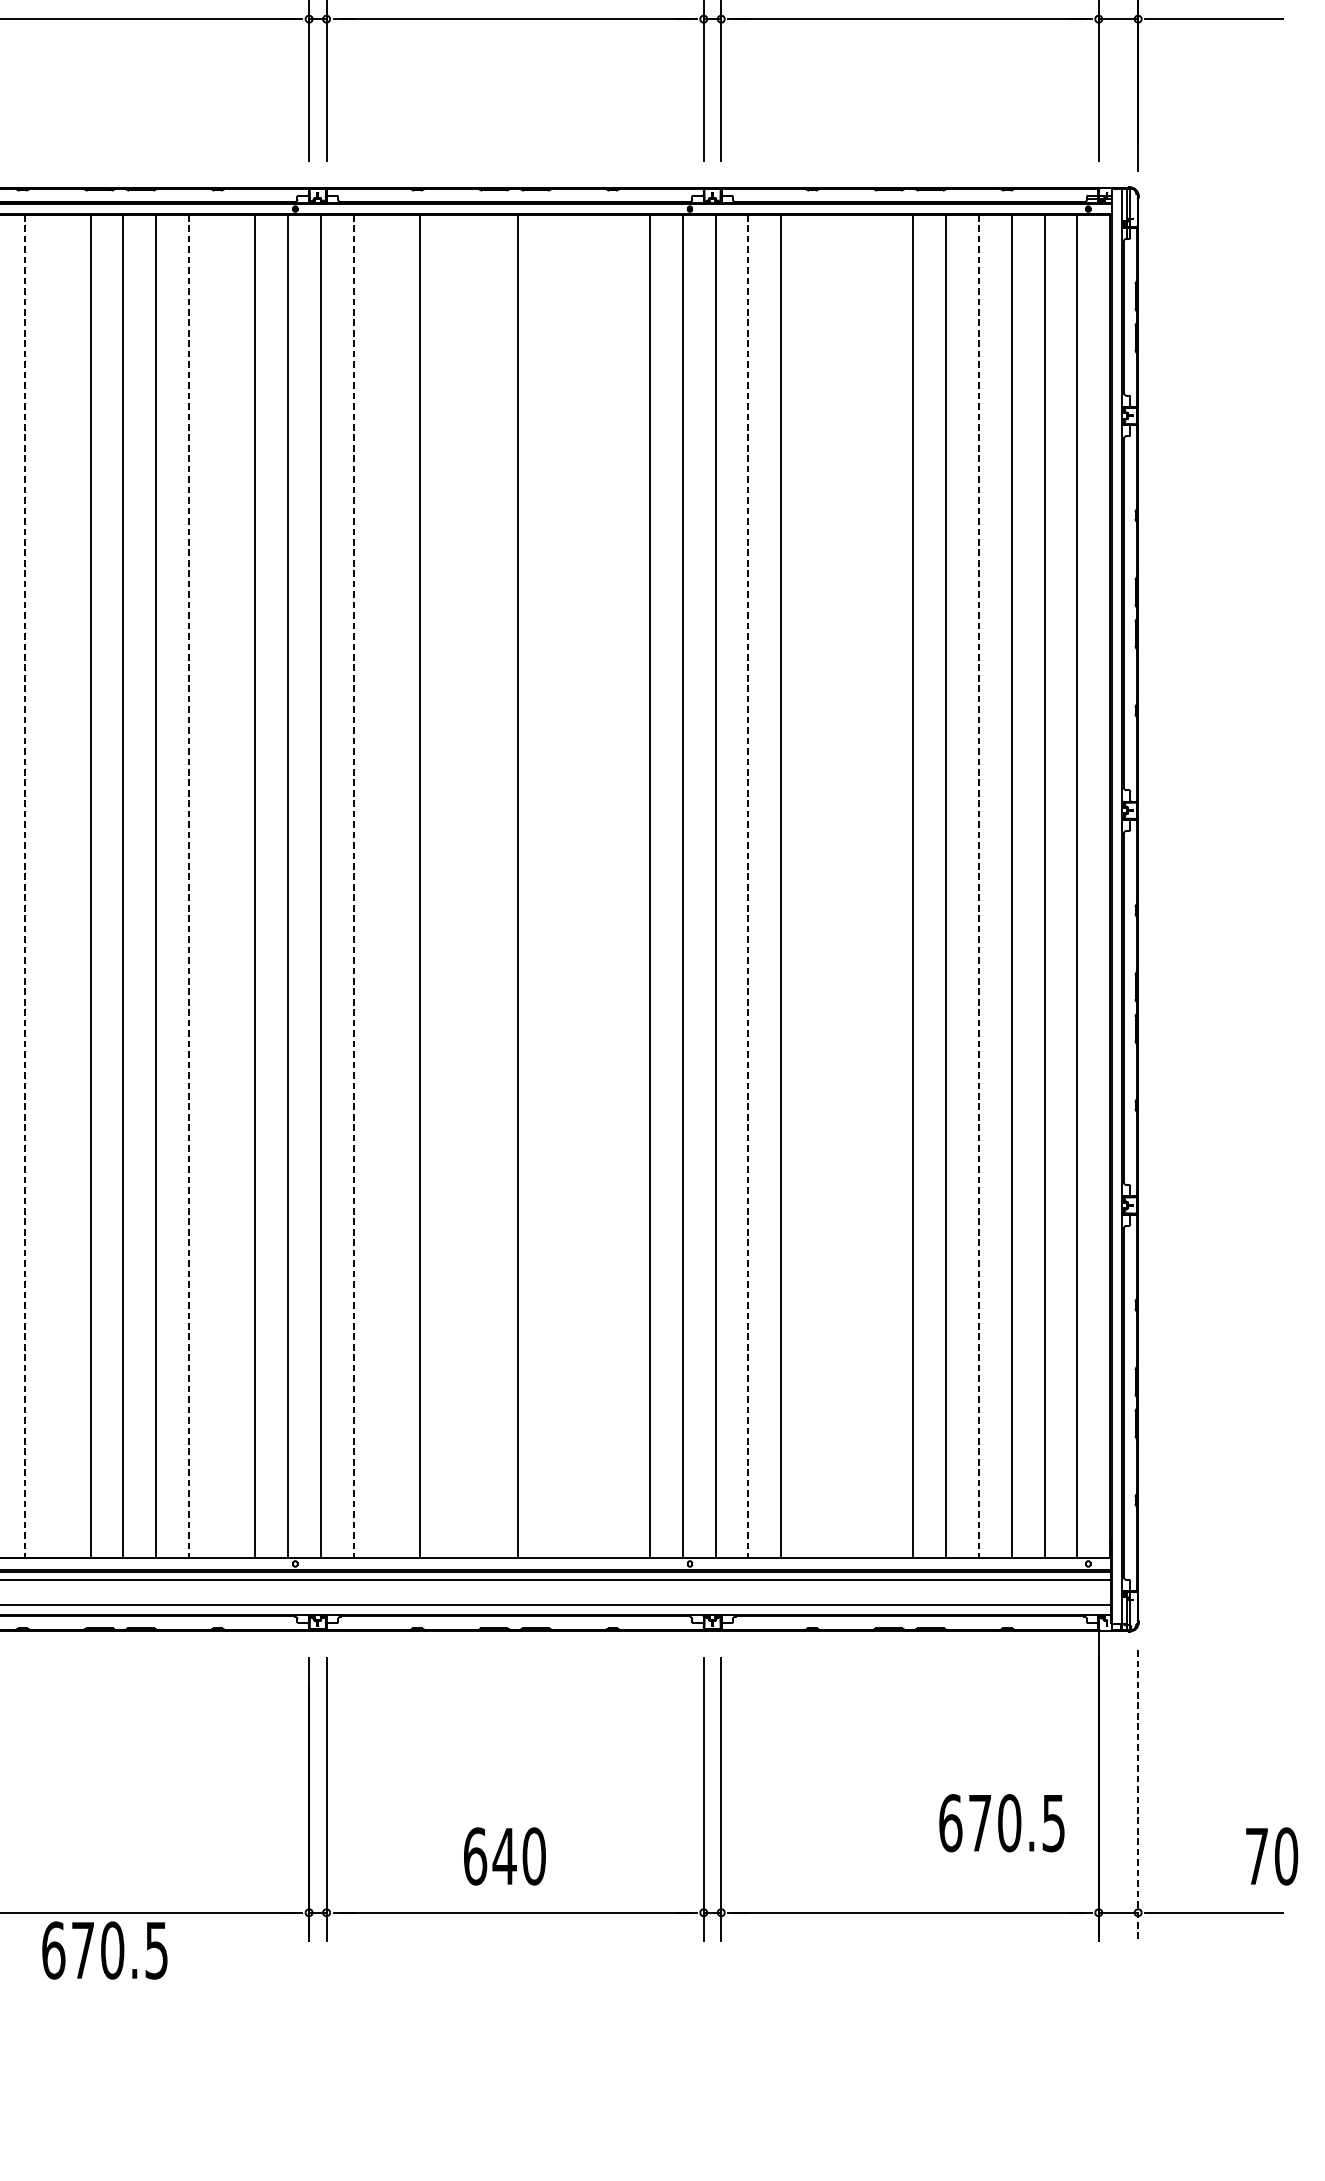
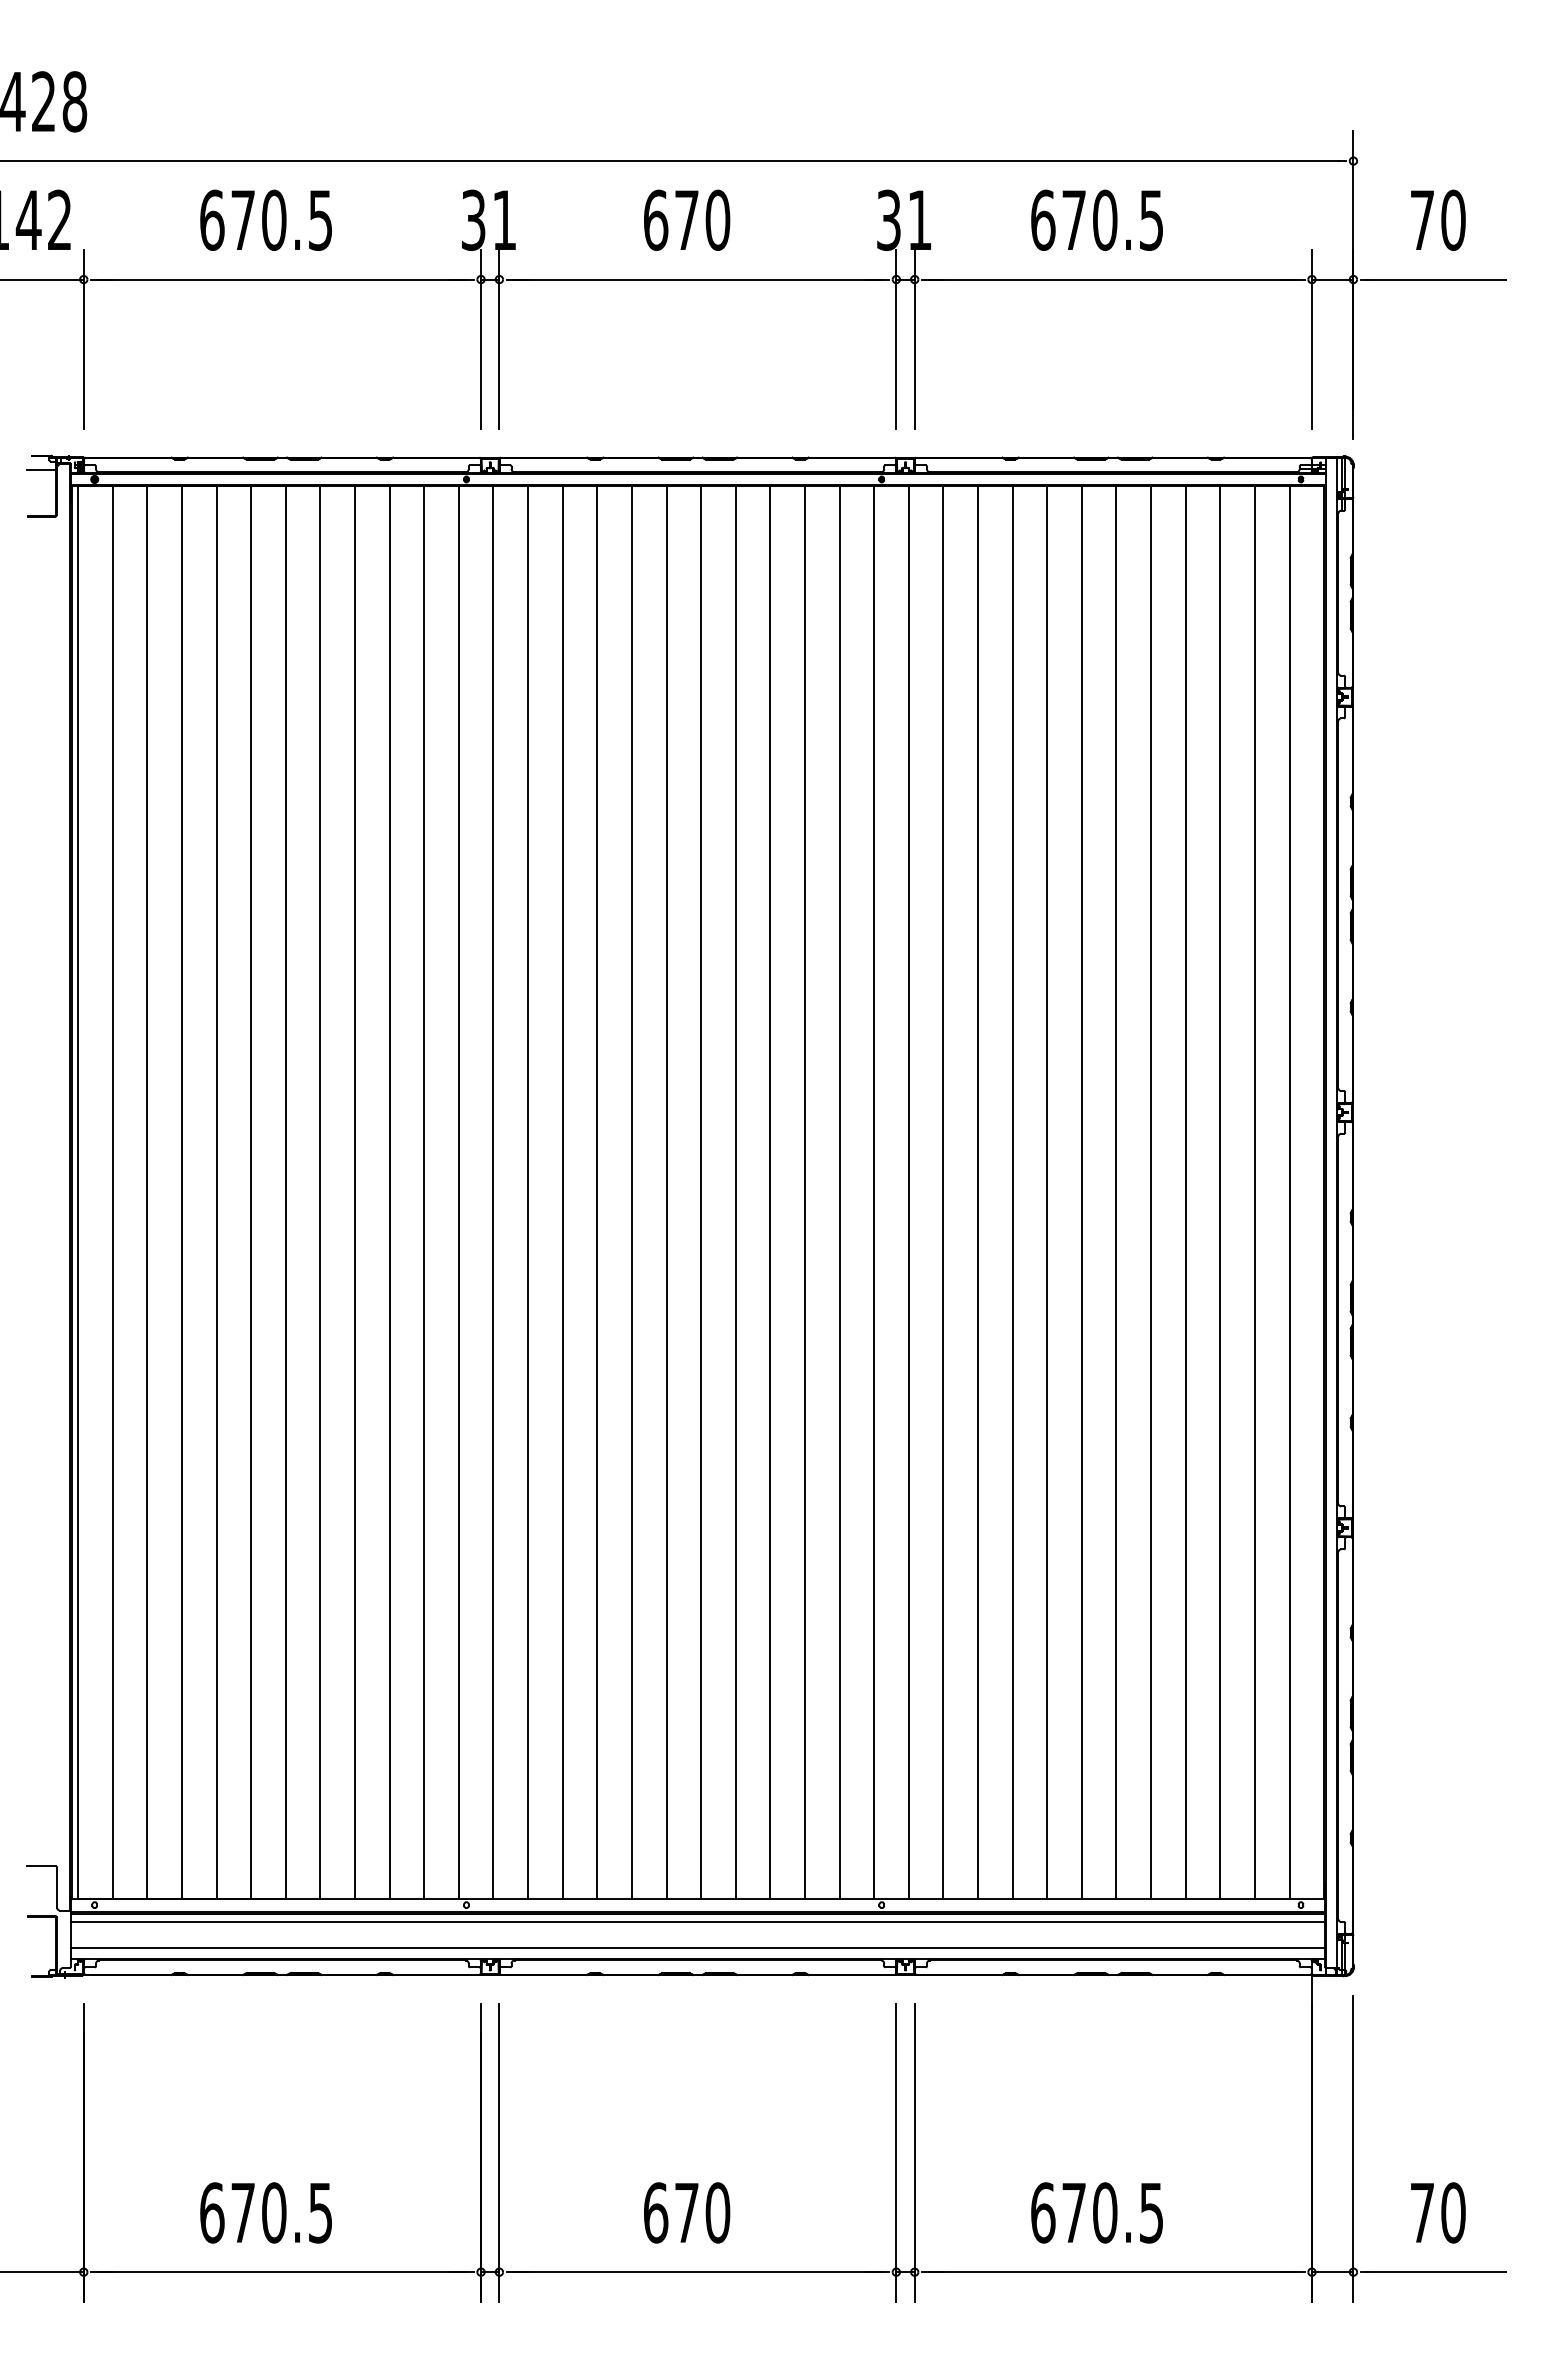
line: (57, 885) -> (216, 1191), added
line: (222, 885) -> (389, 1191), added
line: (386, 885) -> (562, 1191), added
line: (452, 885) -> (631, 1191), added
line: (485, 885) -> (666, 1191), added
line: (550, 885) -> (735, 1191), added
line: (584, 885) -> (770, 1191), added
line: (616, 885) -> (804, 1191), added
line: (814, 885) -> (1012, 1191), added
line: (847, 885) -> (1047, 1191), added
line: (879, 885) -> (1081, 1191), added
line: (24, 886) -> (181, 1192), dashed -> solid
line: (188, 886) -> (354, 1192), dashed -> solid
line: (353, 886) -> (527, 1192), dashed -> solid
line: (748, 886) -> (943, 1192), dashed -> solid
line: (978, 886) -> (1185, 1192), dashed -> solid
line: (1138, 1795) -> (1353, 2148), dashed -> solid
text: (1001, 1822) -> (1096, 2212), moved
text: (504, 1856) -> (686, 2212), 640 -> 670
text: (1272, 1856) -> (1438, 2212), moved
text: (104, 1950) -> (265, 2212), moved

